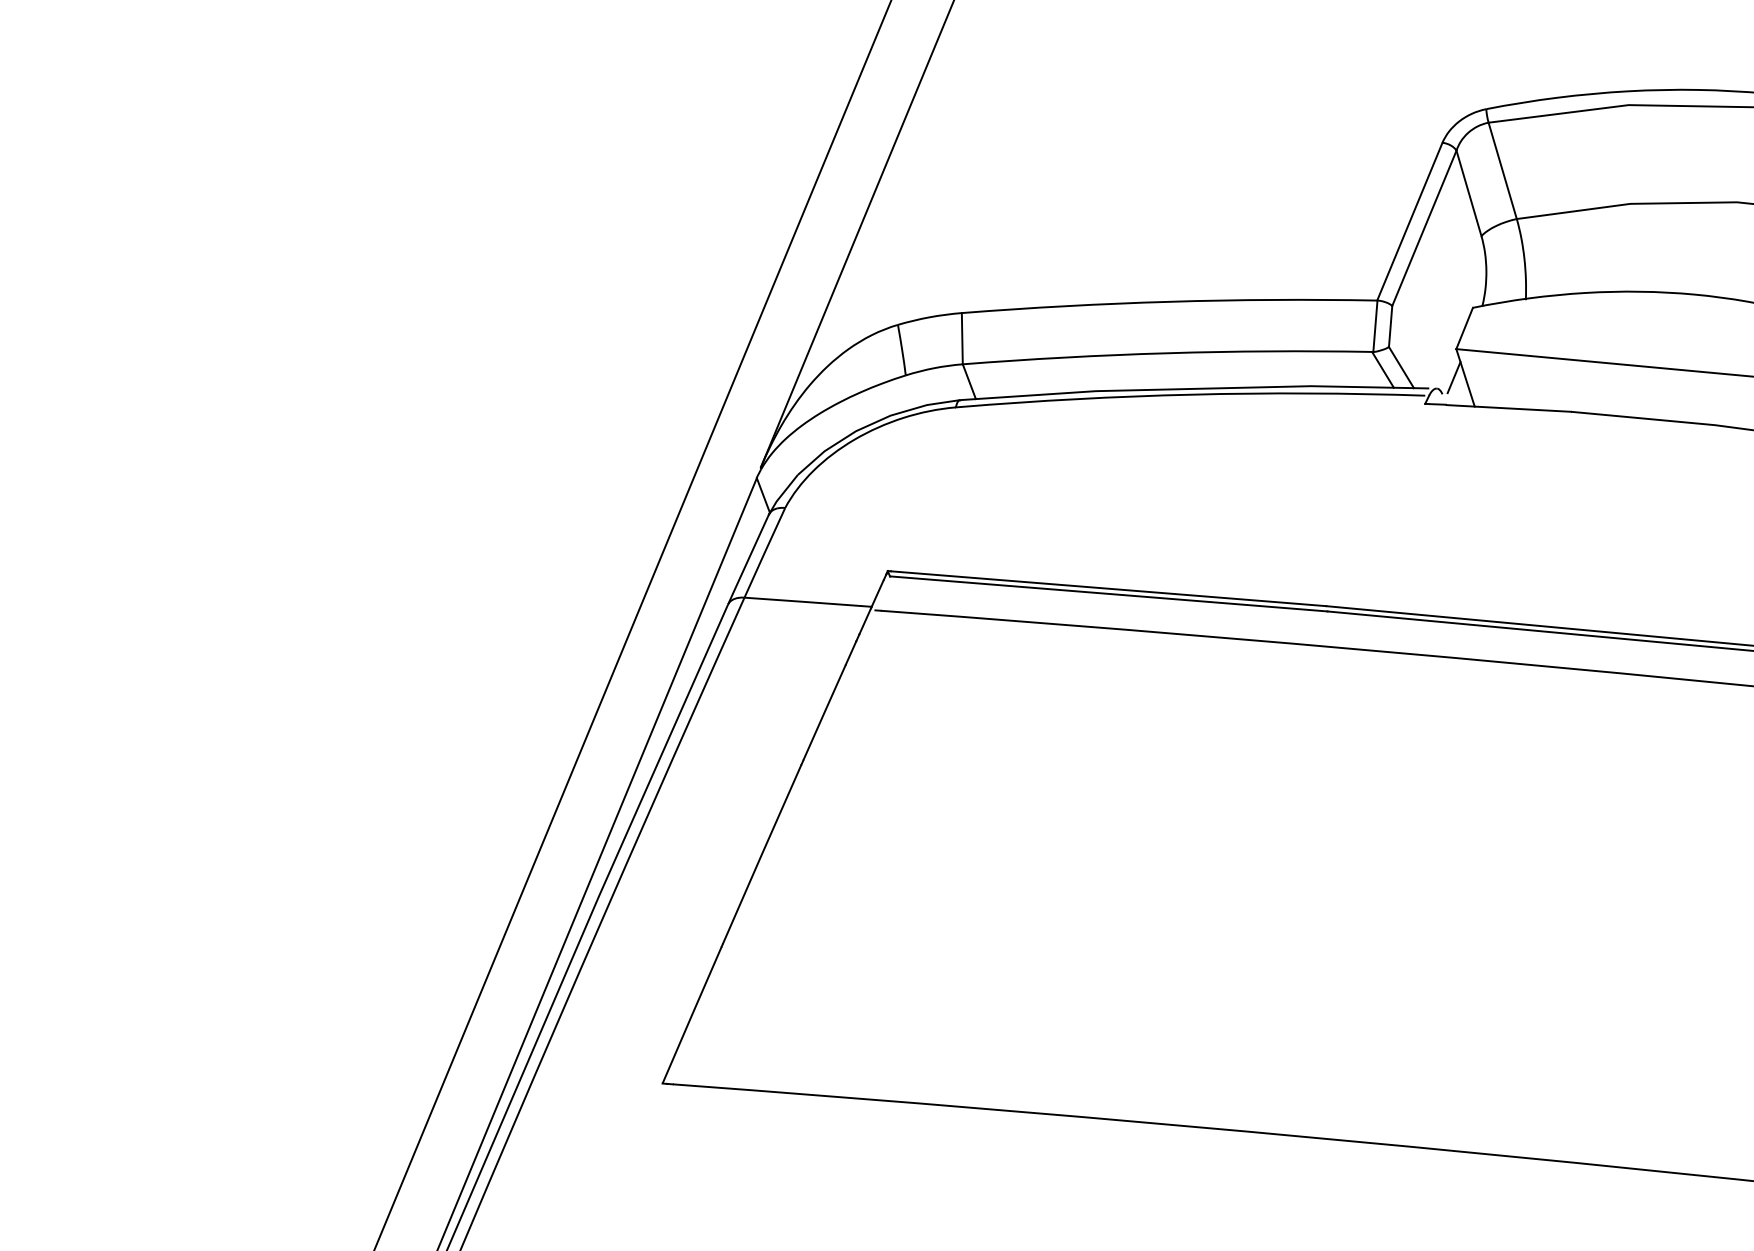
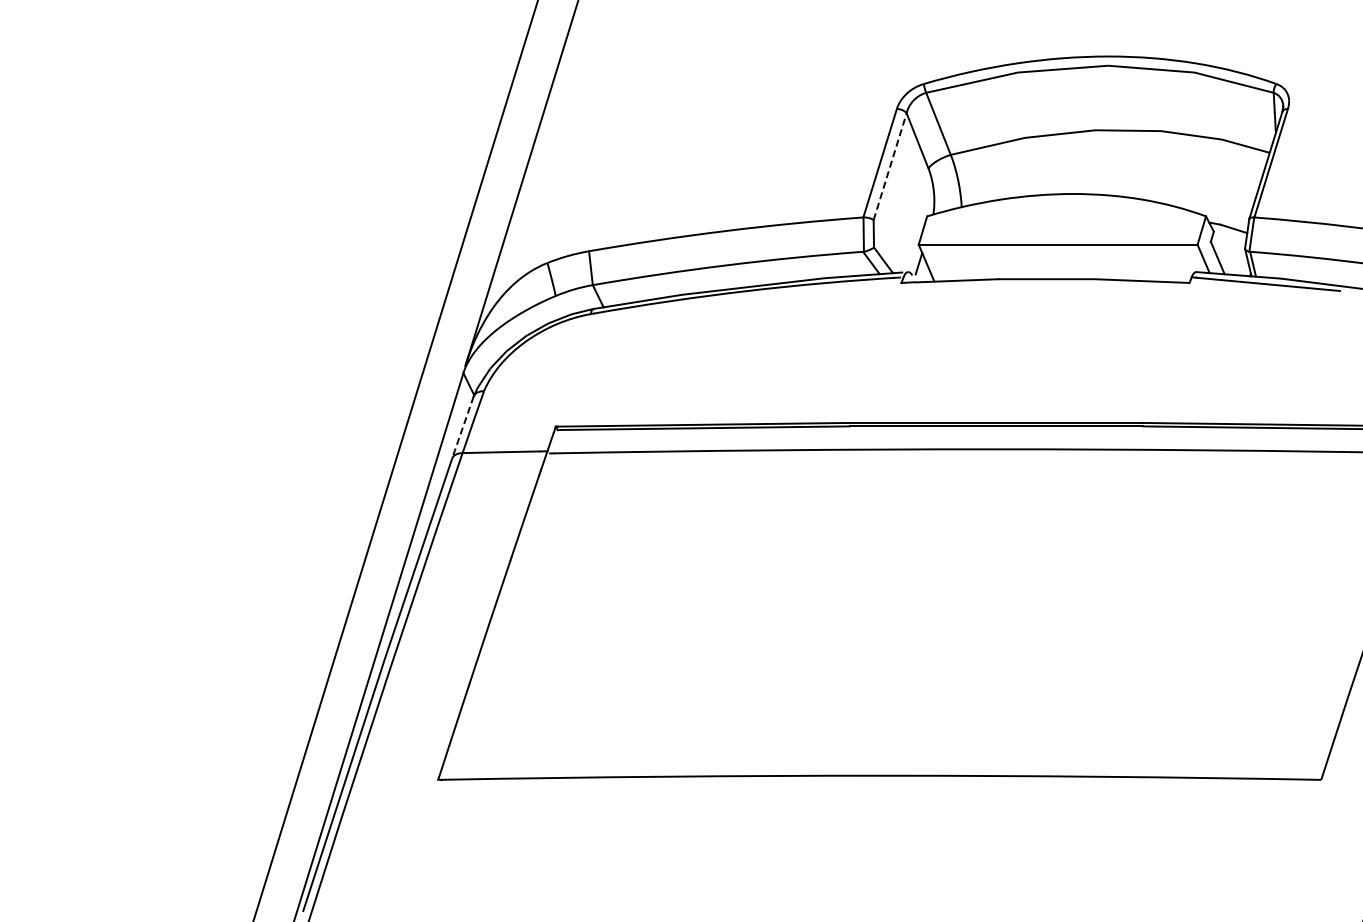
line: (1424, 228) -> (890, 166), solid -> dashed
line: (747, 560) -> (462, 428), solid -> dashed

